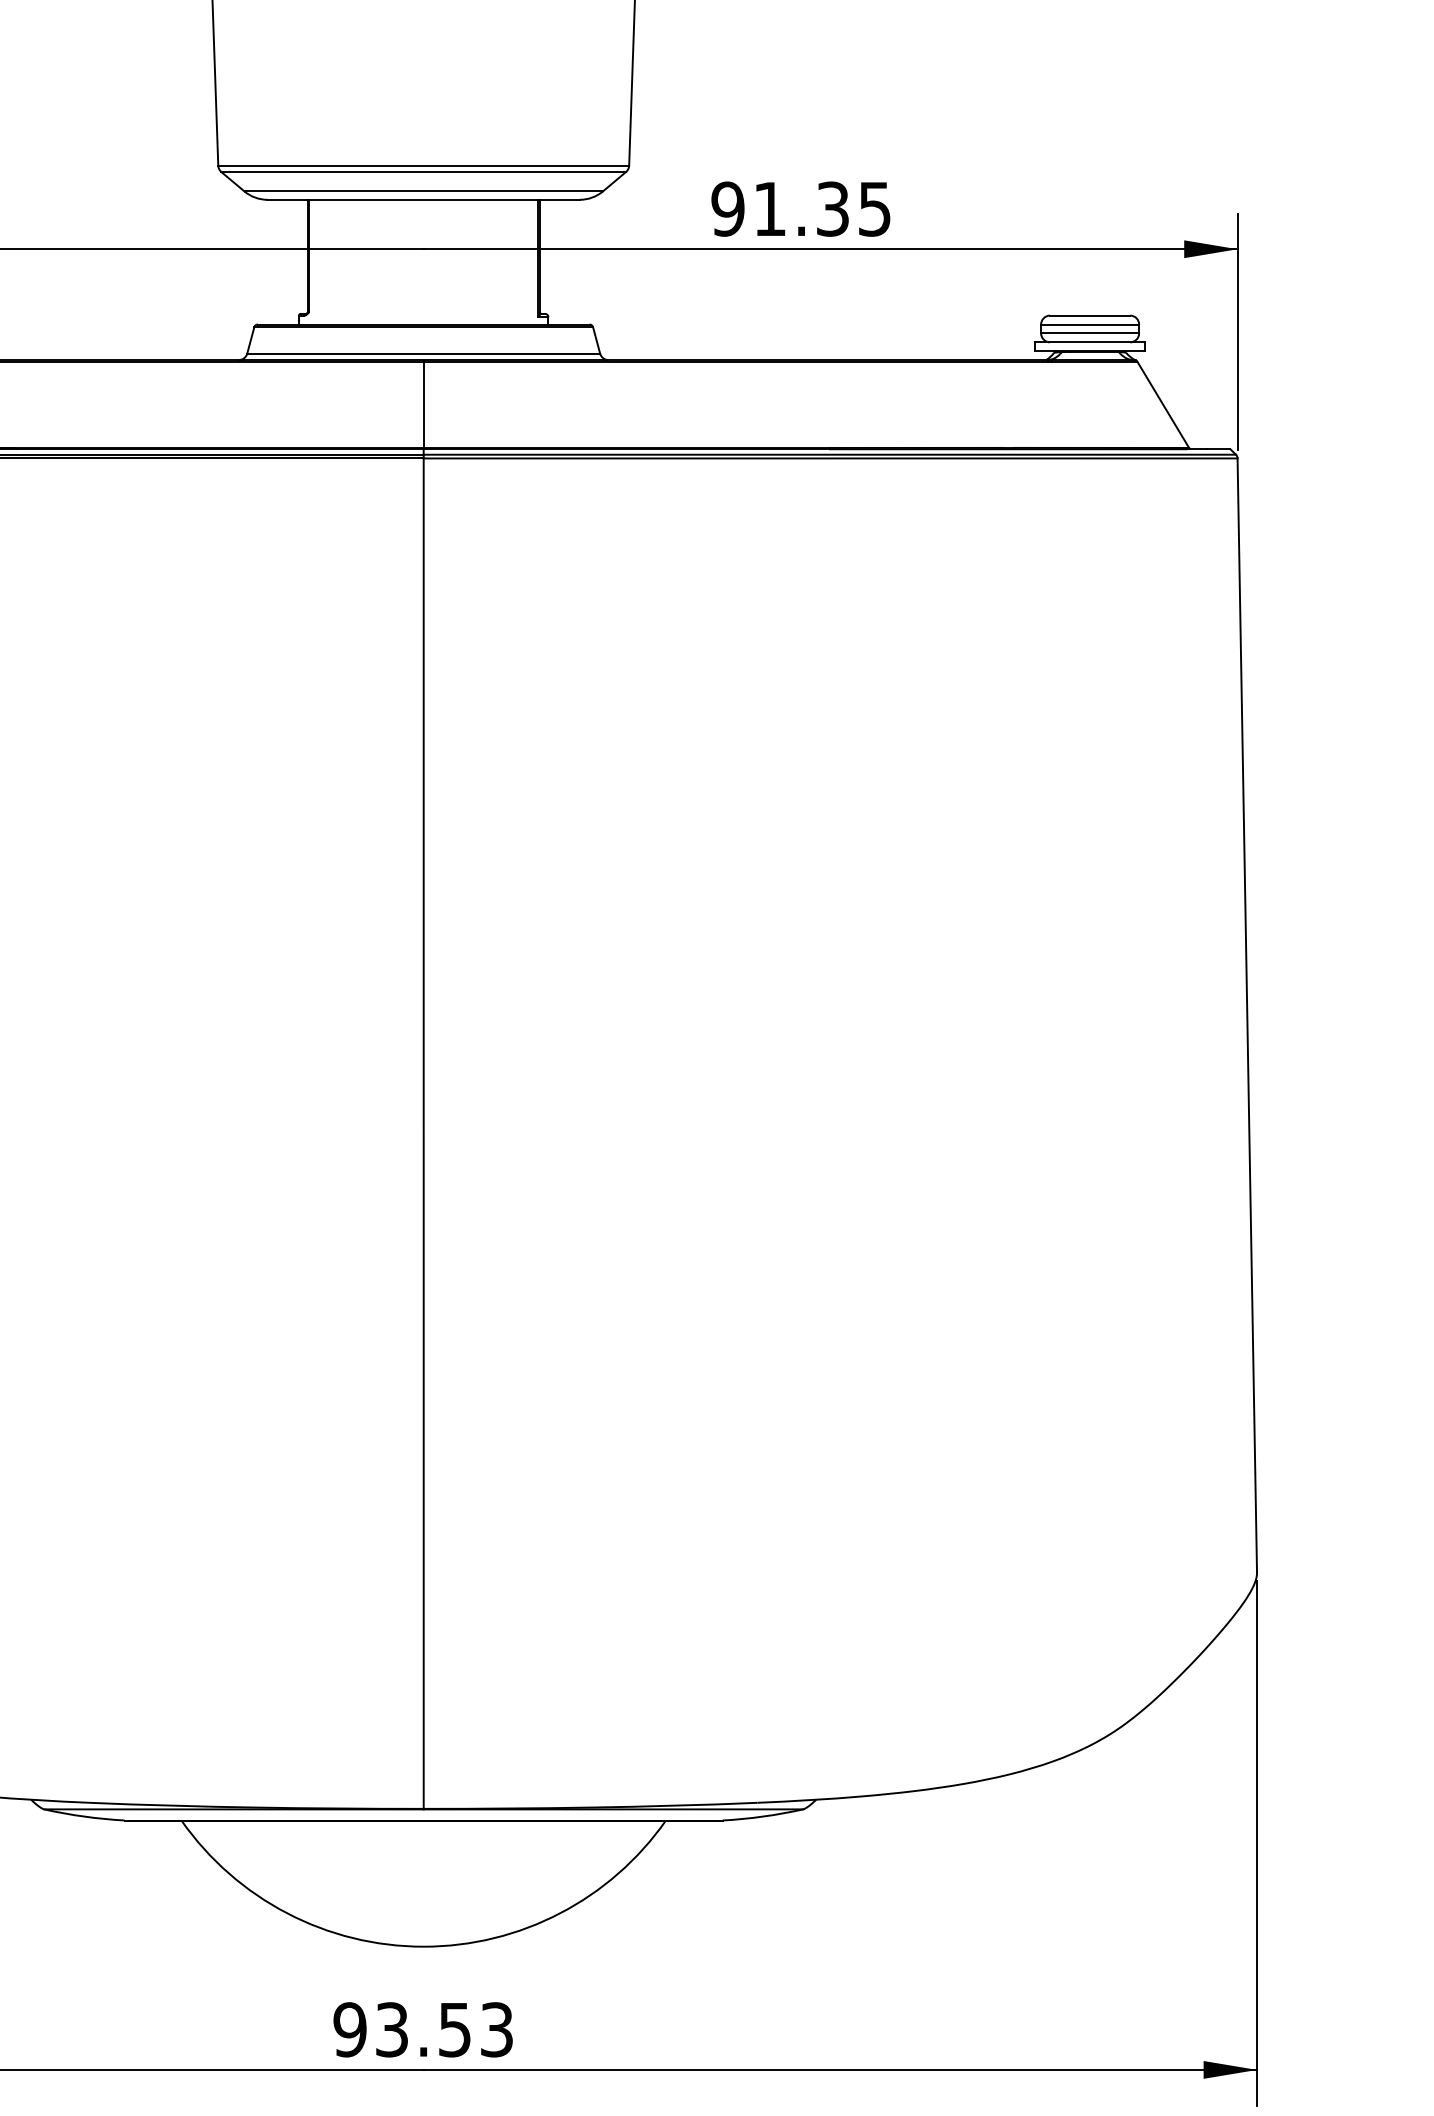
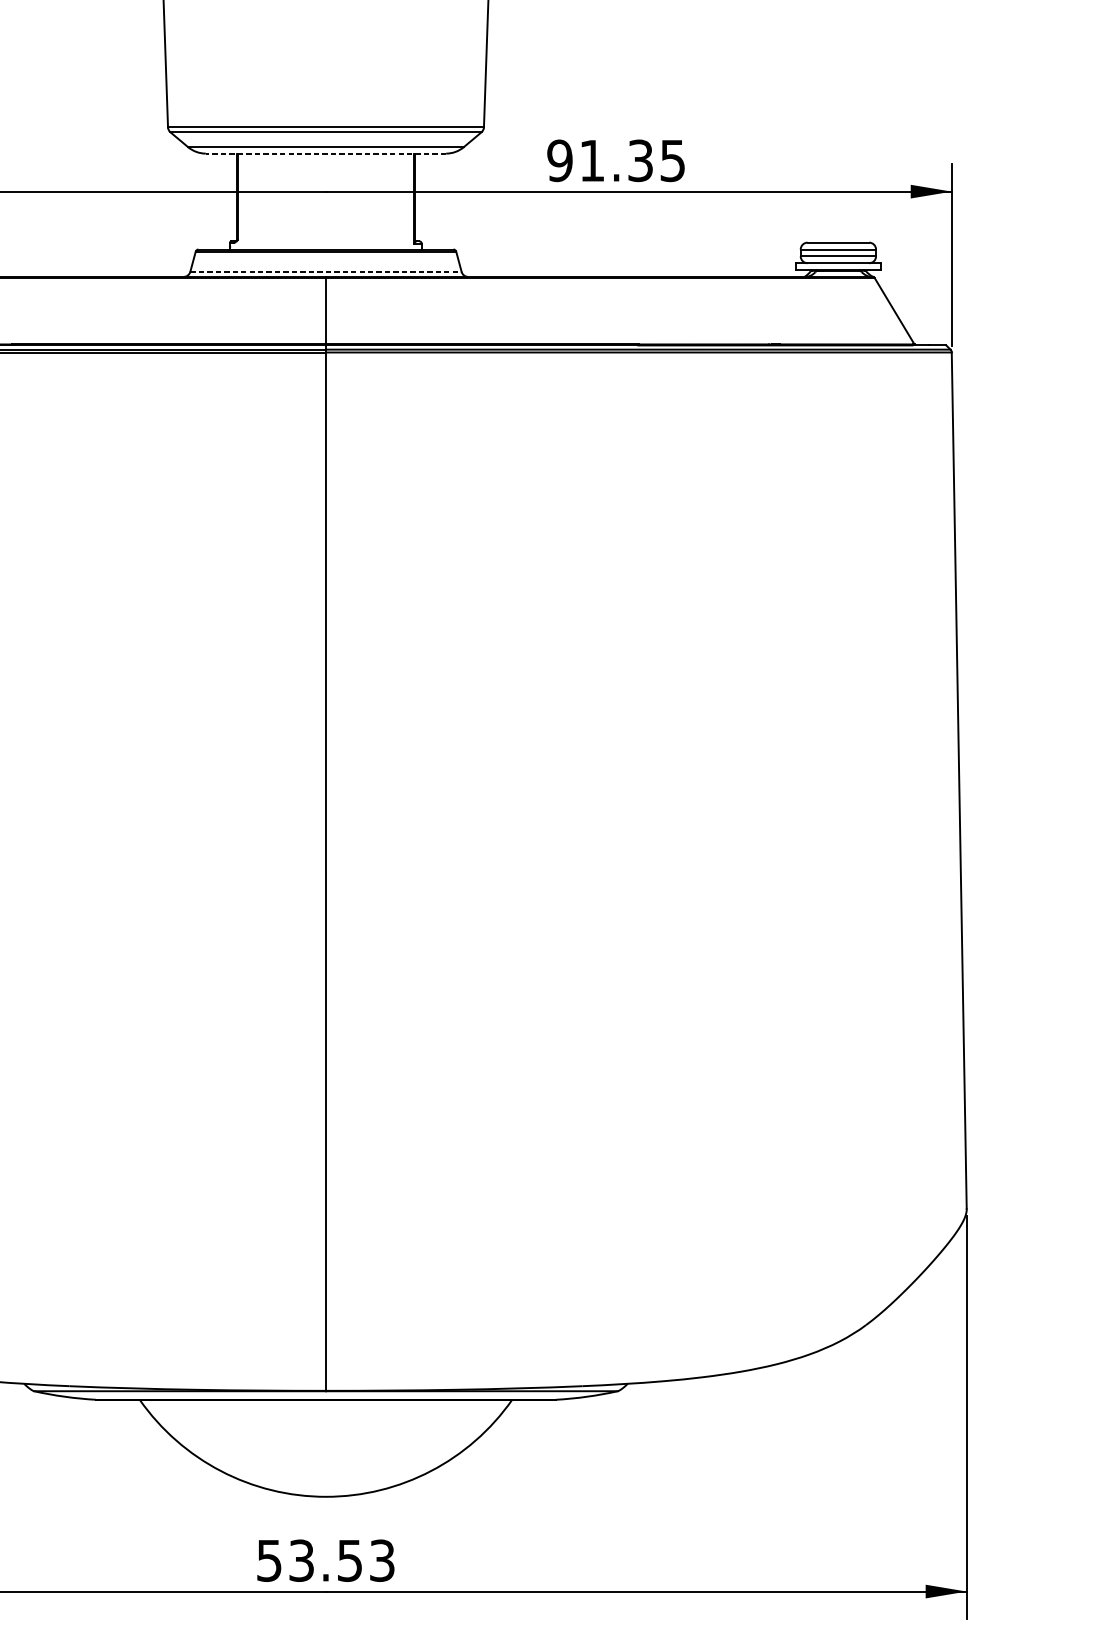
line: (423, 199) -> (325, 153), solid -> dashed
line: (424, 353) -> (326, 271), solid -> dashed
text: (349, 2029) -> (268, 1560), 93.53 -> 53.53

